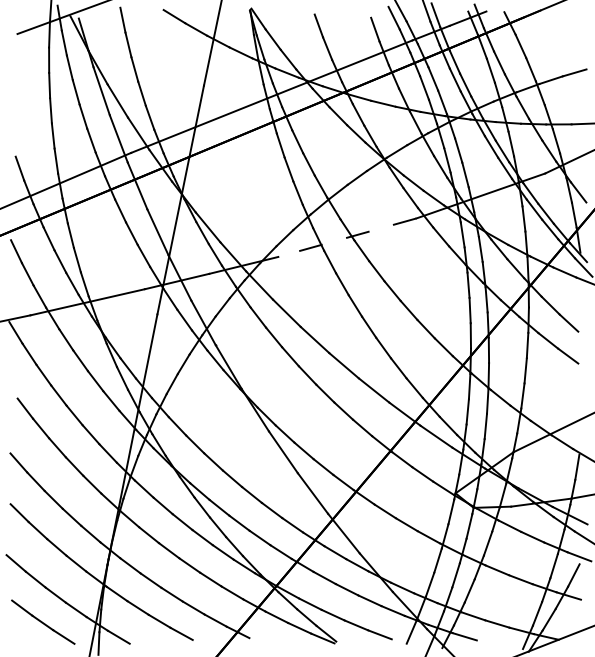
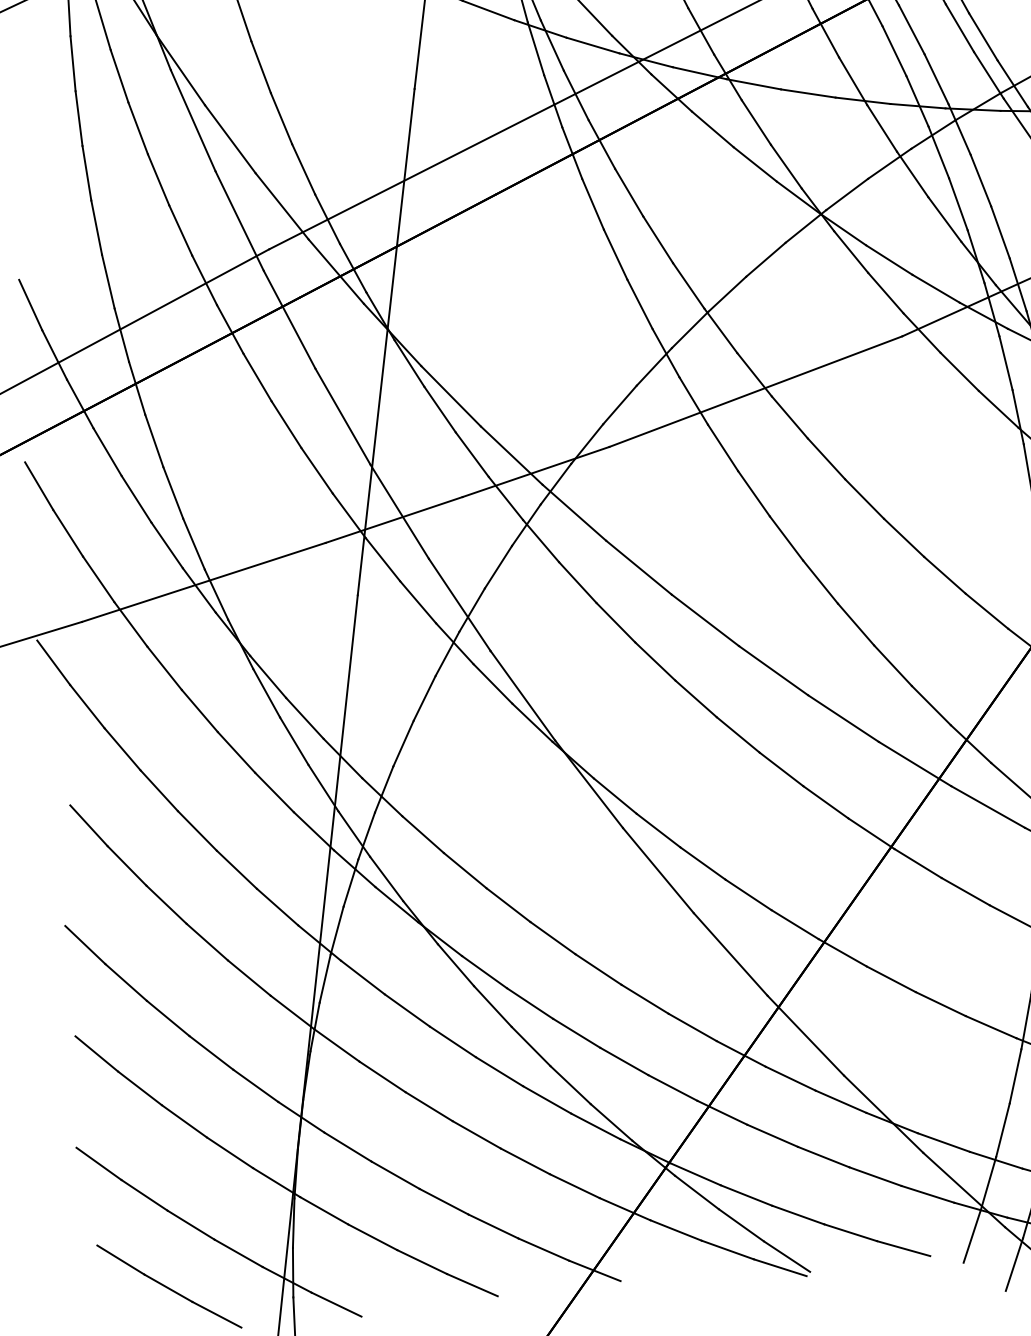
line: (347, 237) -> (756, 391), dashed -> solid

